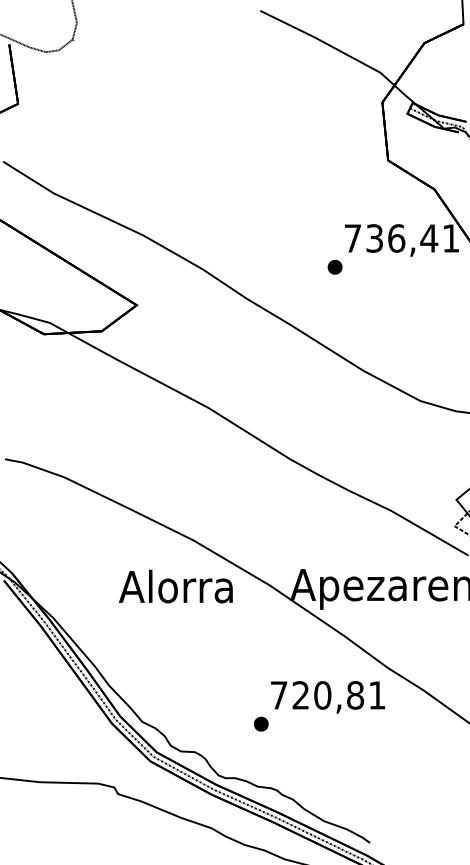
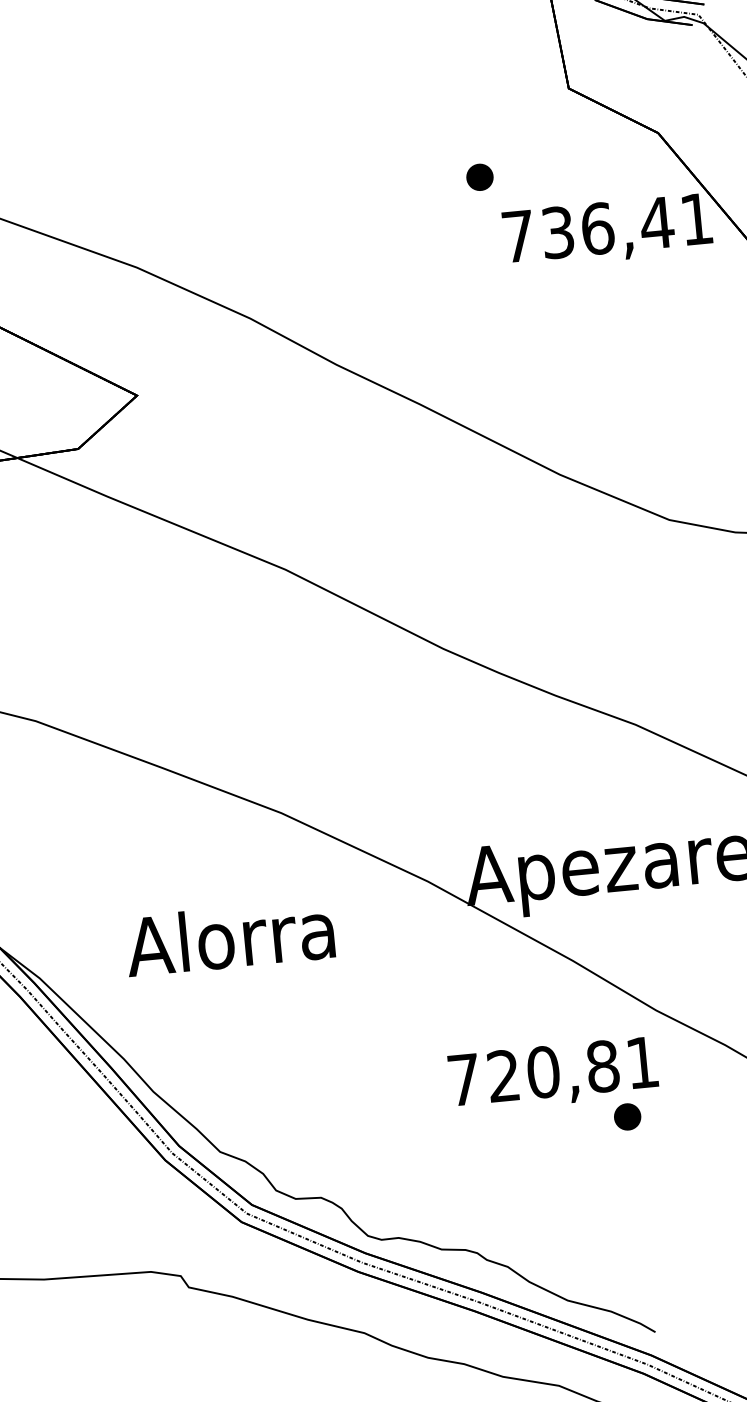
part: (334, 266) -> (478, 176), moved
text: (175, 586) -> (229, 937), moved
part: (261, 723) -> (627, 1115), moved

